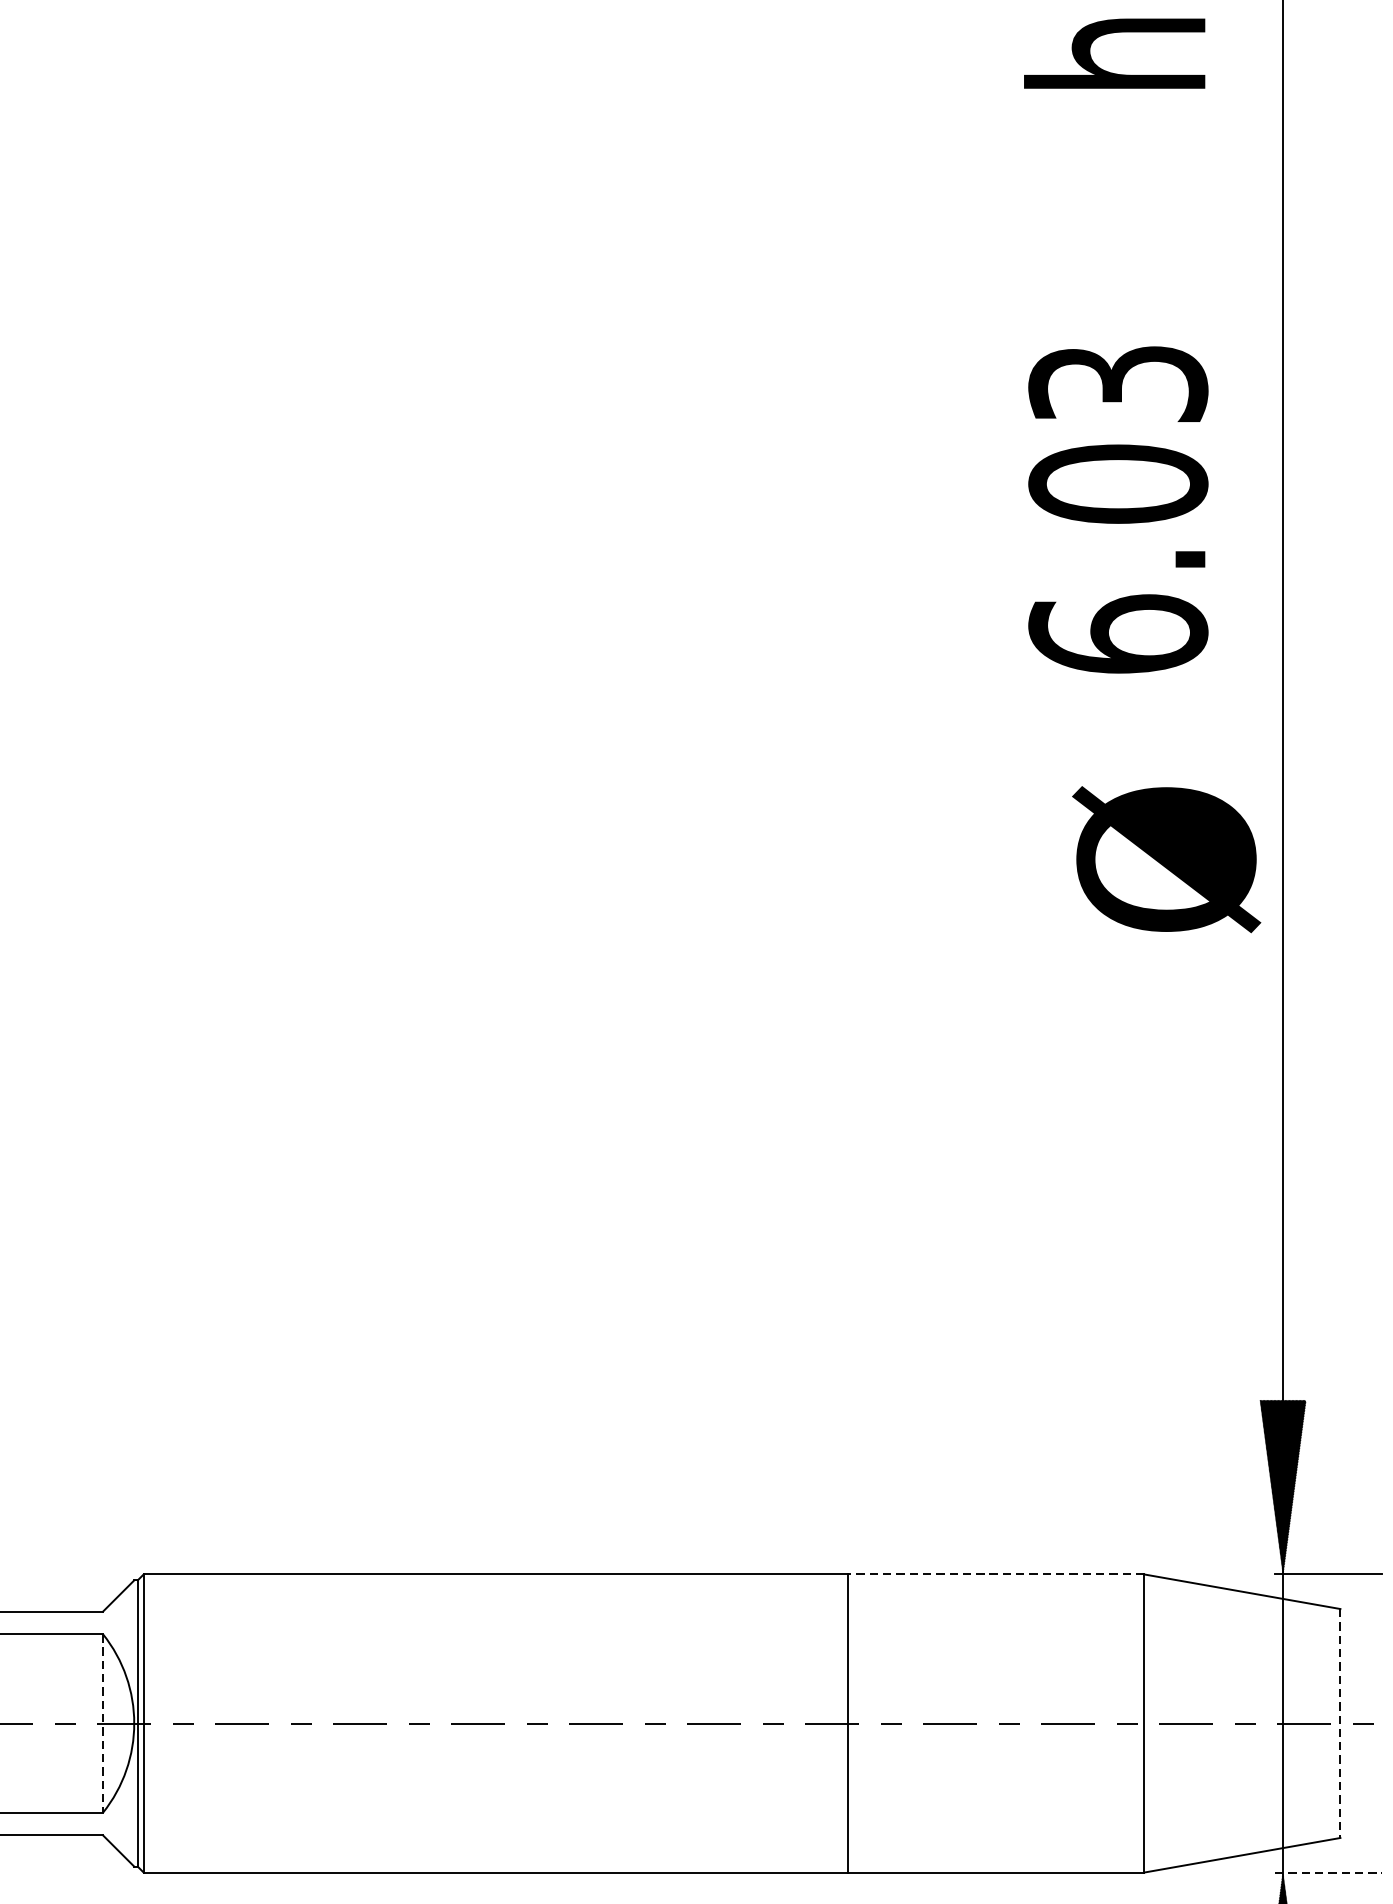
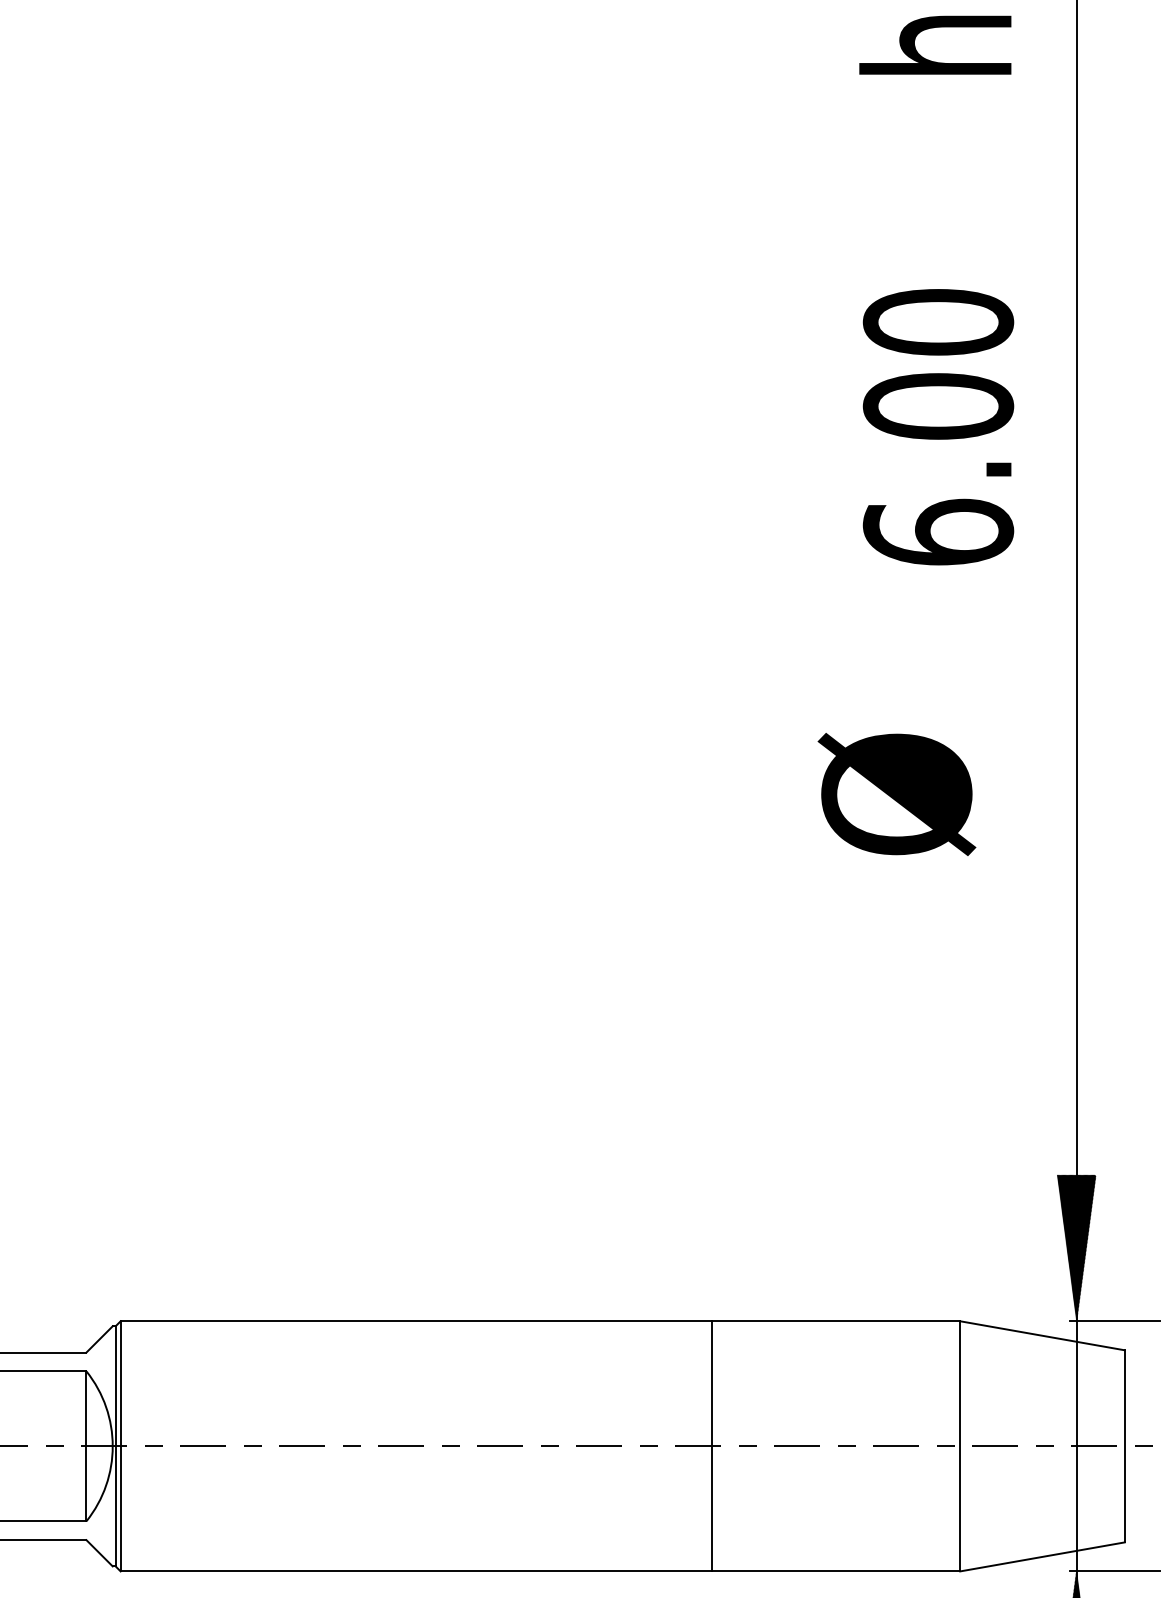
text: (1118, 384) -> (938, 322), 6.03 -> 6.00
text: (1166, 859) -> (896, 794), moved
line: (995, 1574) -> (835, 1321), dashed -> solid
line: (102, 1723) -> (86, 1446), dashed -> solid
line: (1340, 1723) -> (1124, 1446), dashed -> solid
line: (1329, 1872) -> (1115, 1571), dashed -> solid

